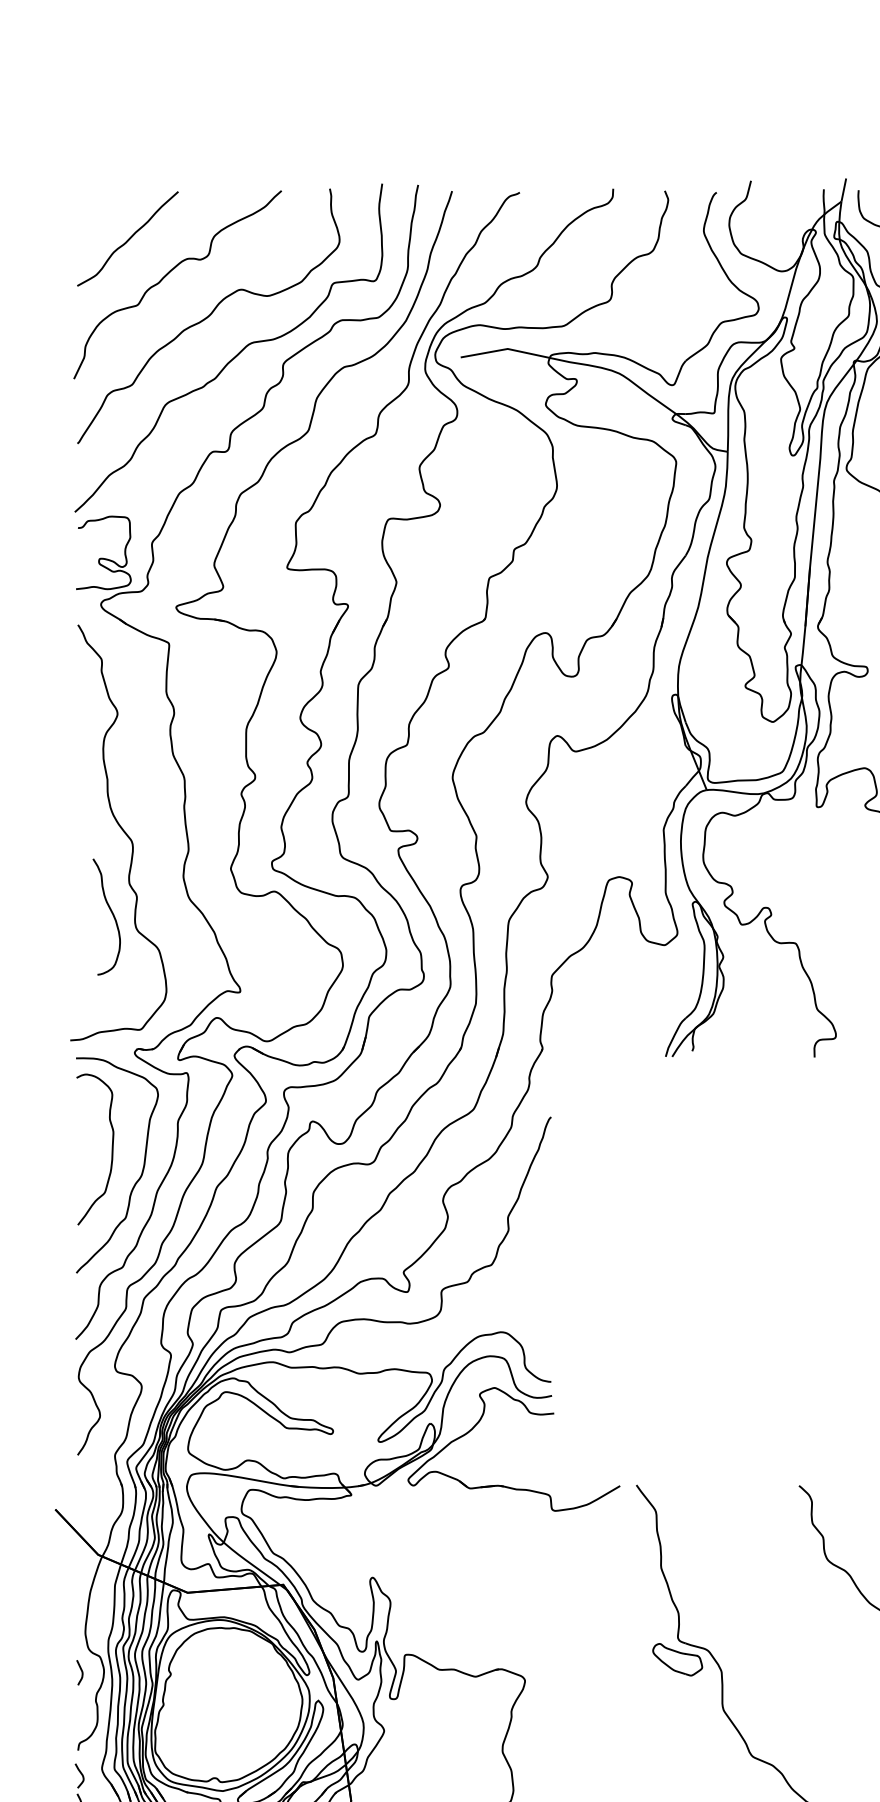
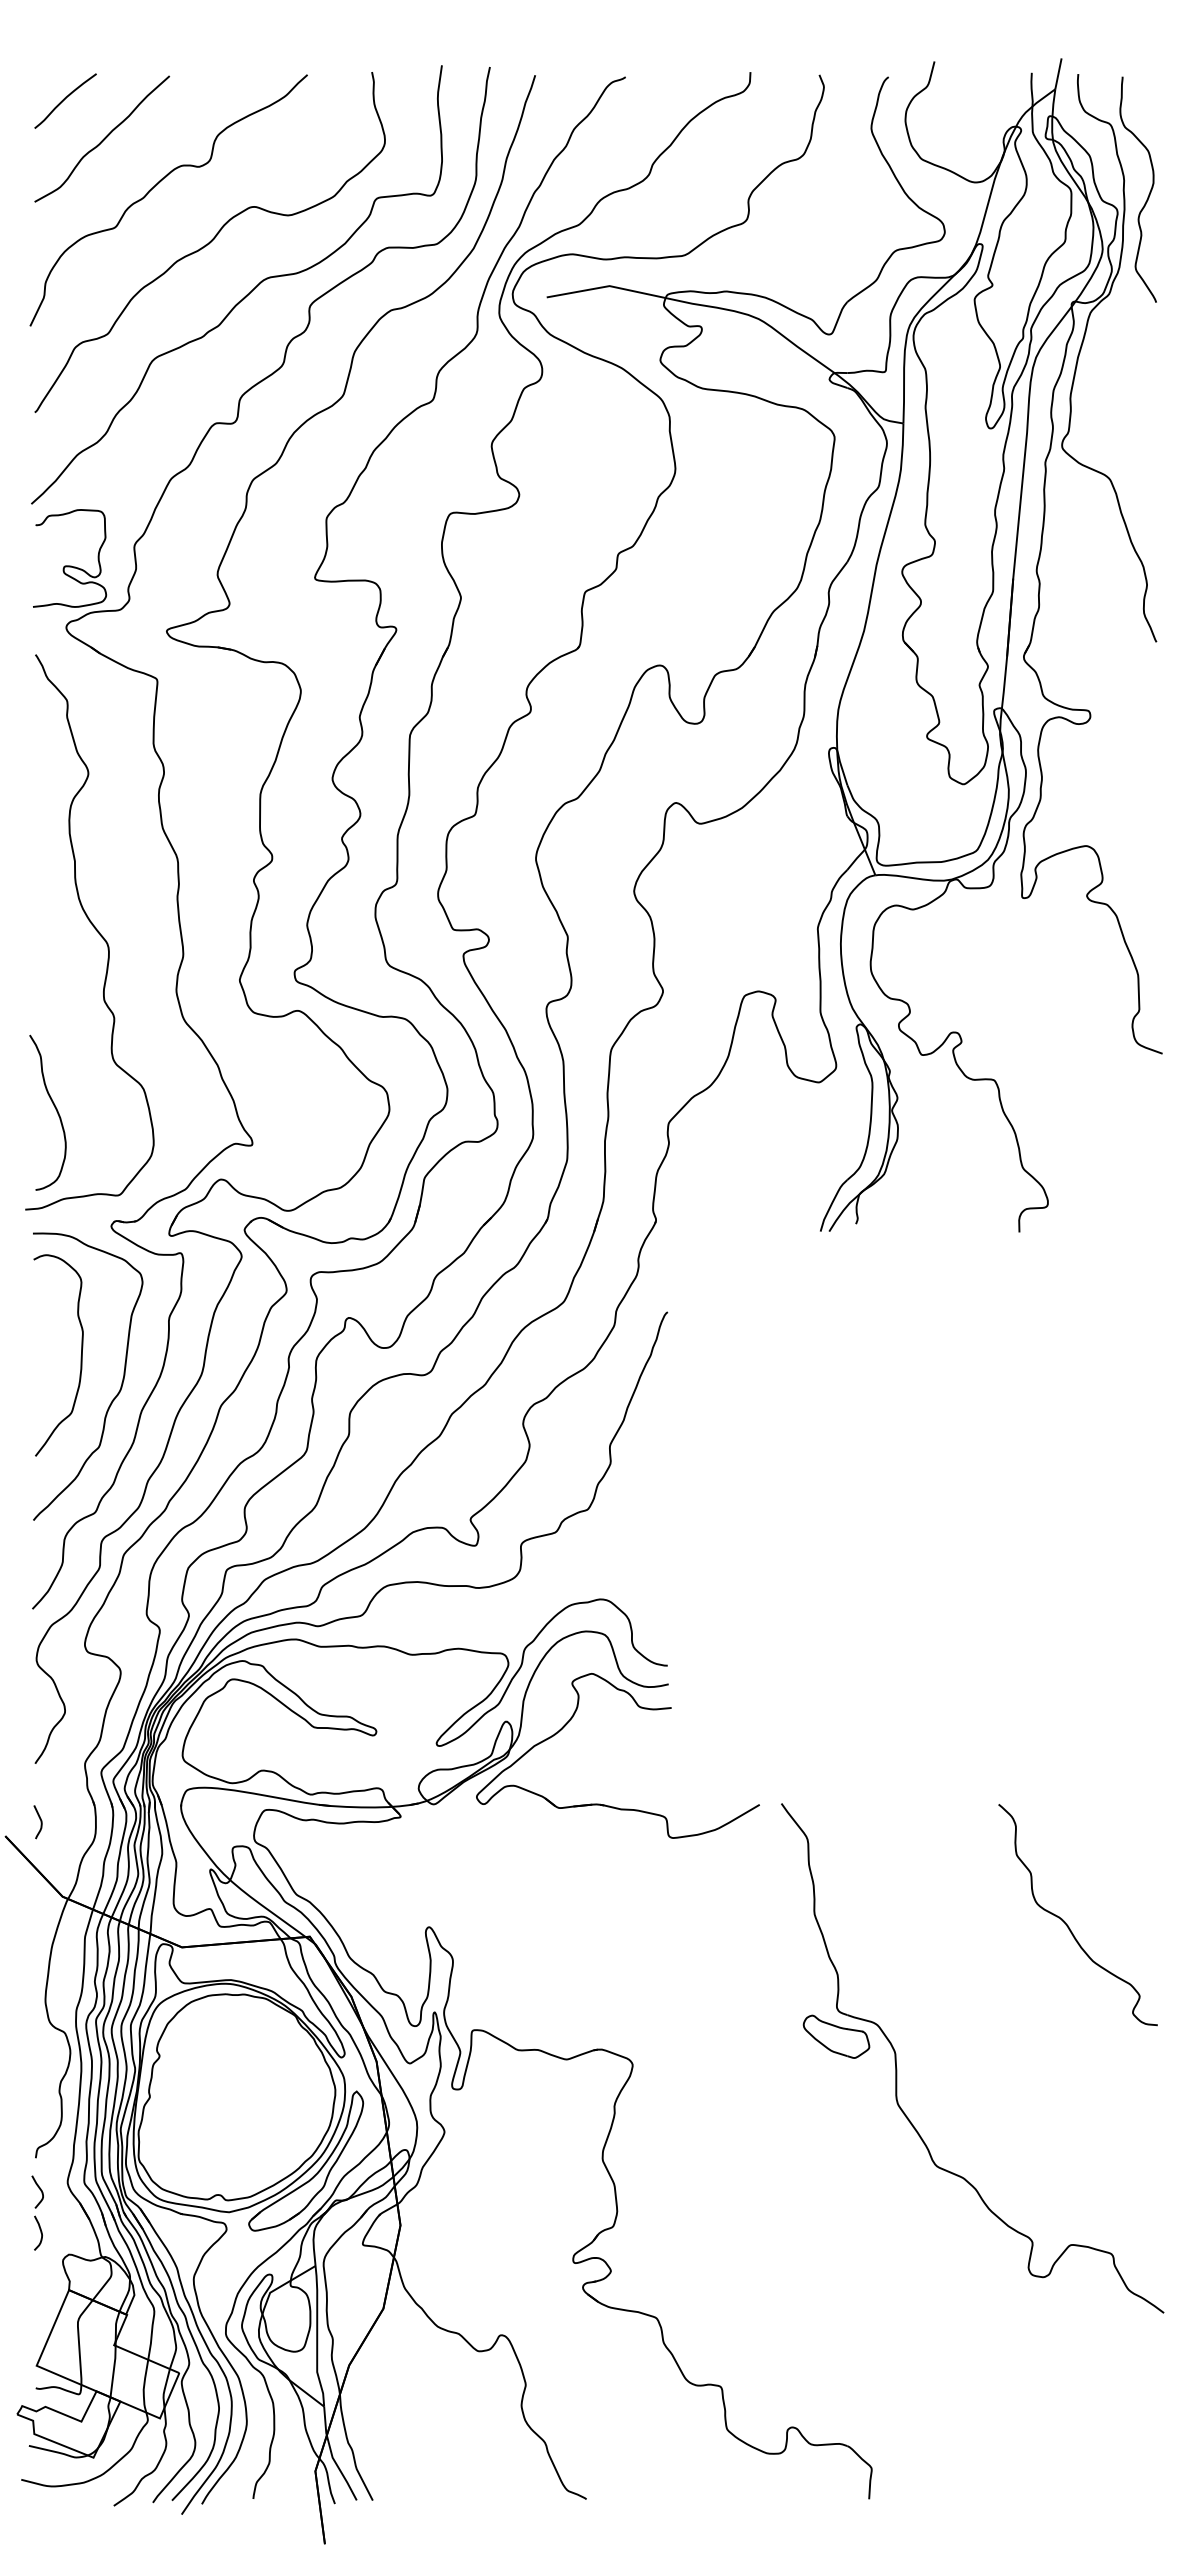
curve: (100, 209) -> (65, 99), added
curve: (112, 914) -> (55, 1109), moved
curve: (81, 1672) -> (40, 1822), moved

